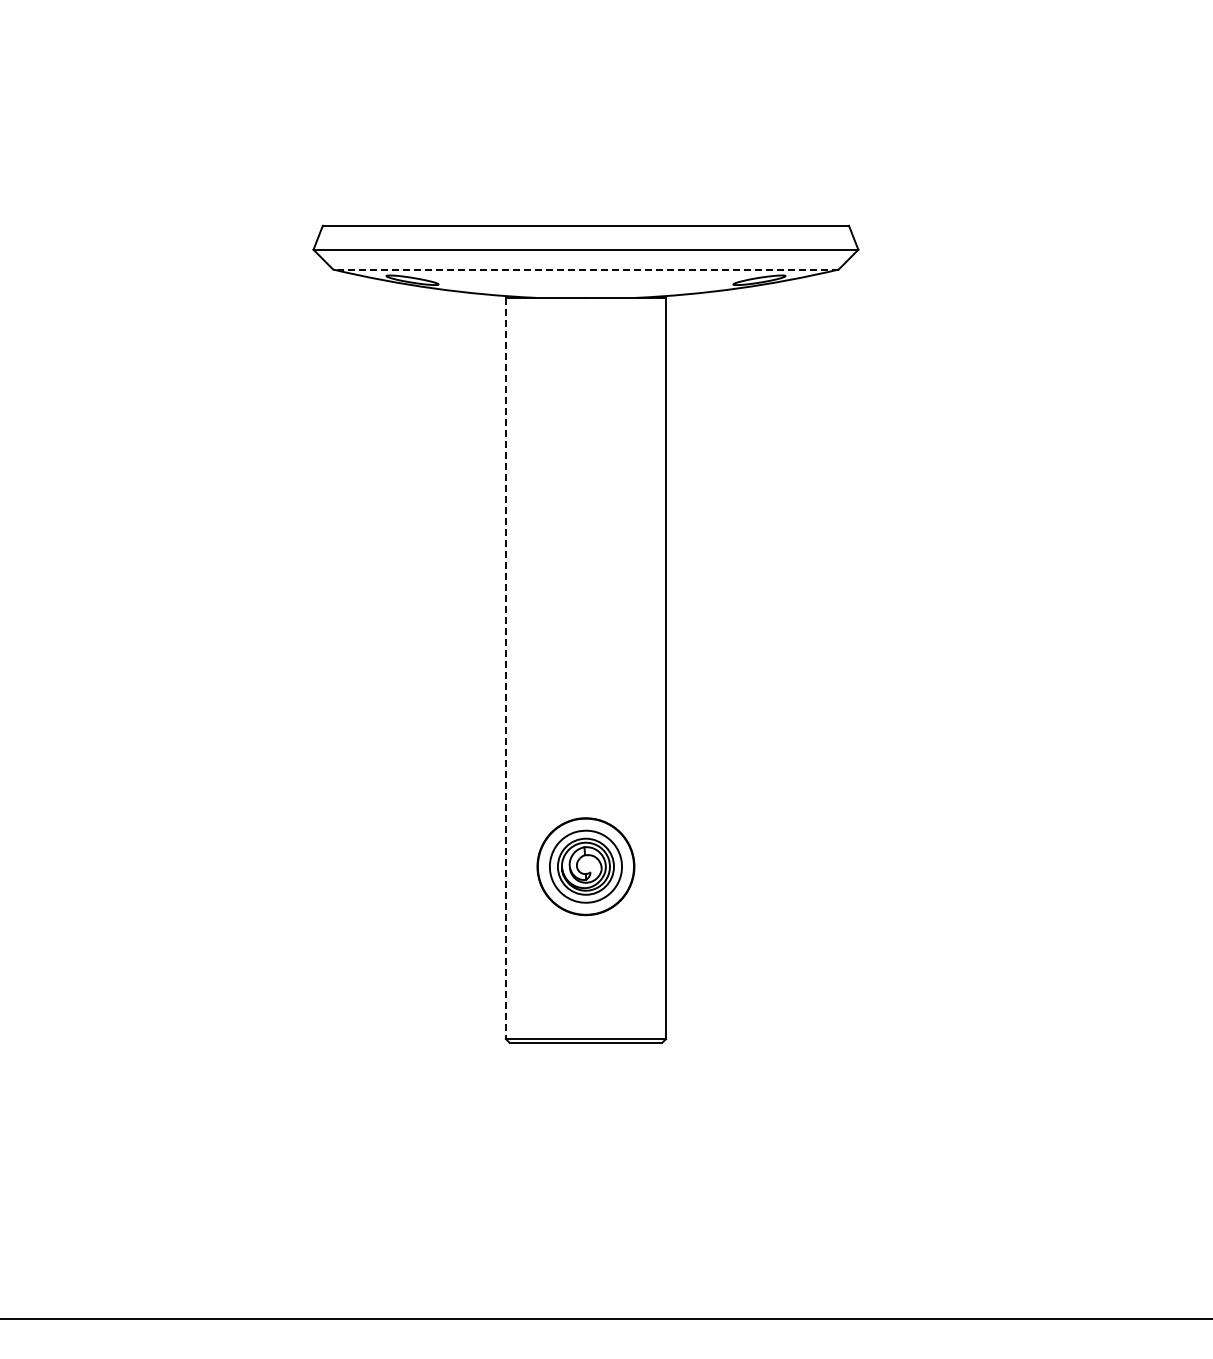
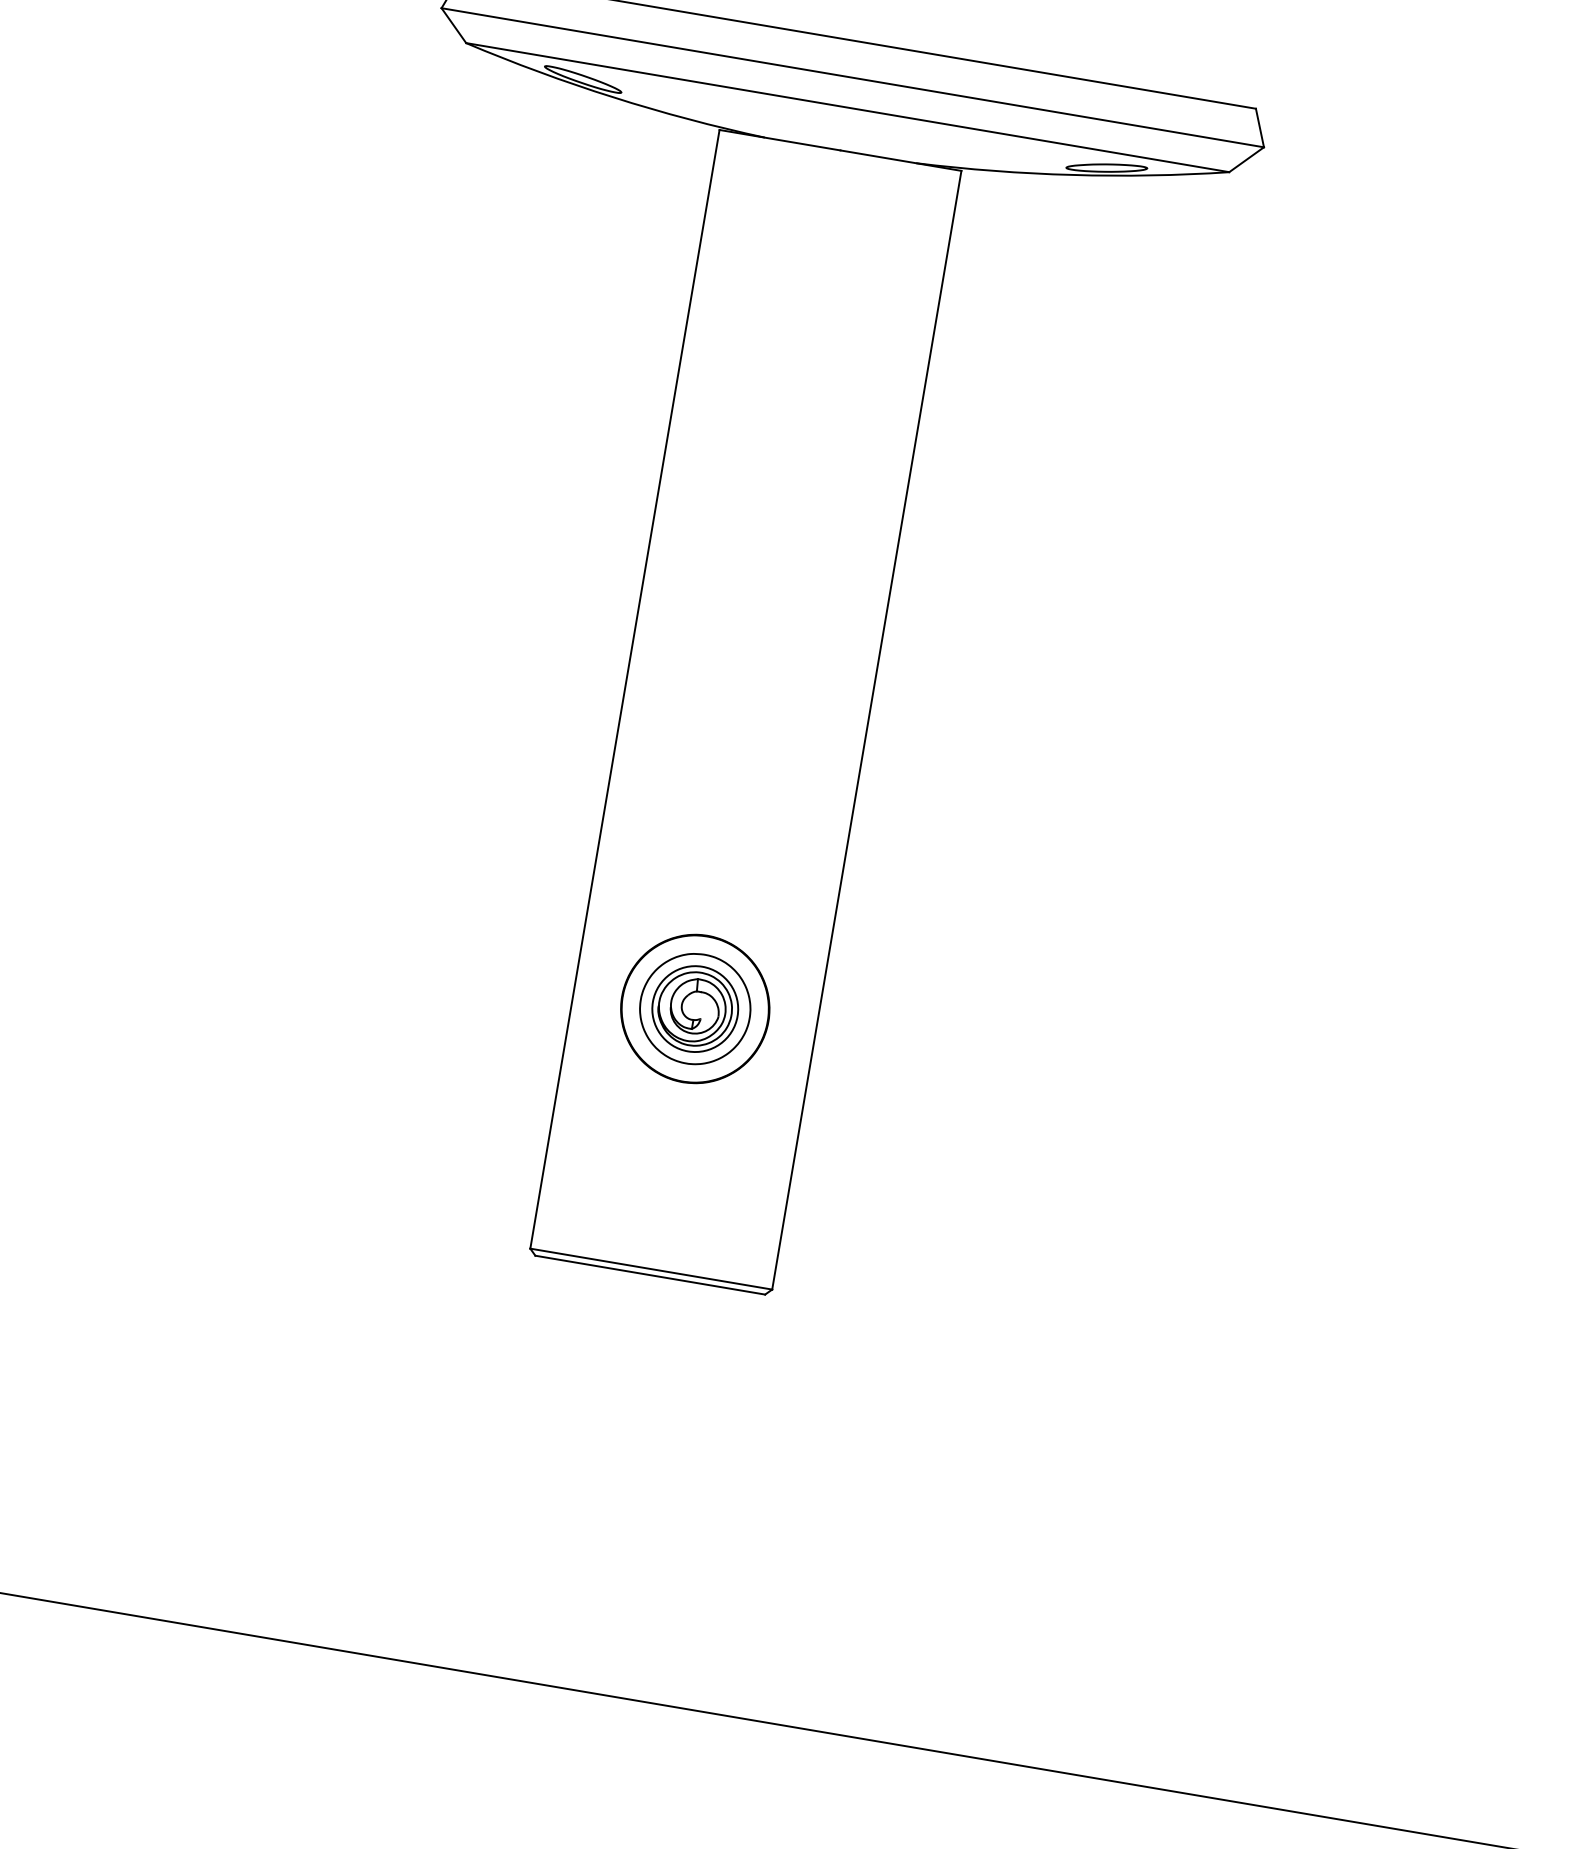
line: (585, 269) -> (847, 107), dashed -> solid
line: (505, 668) -> (624, 689), dashed -> solid

